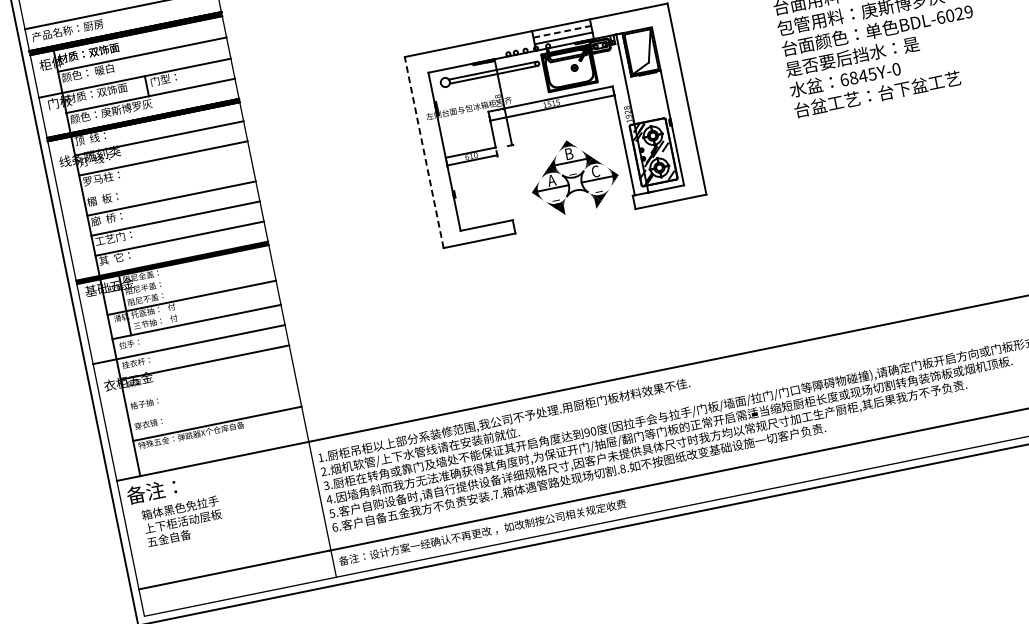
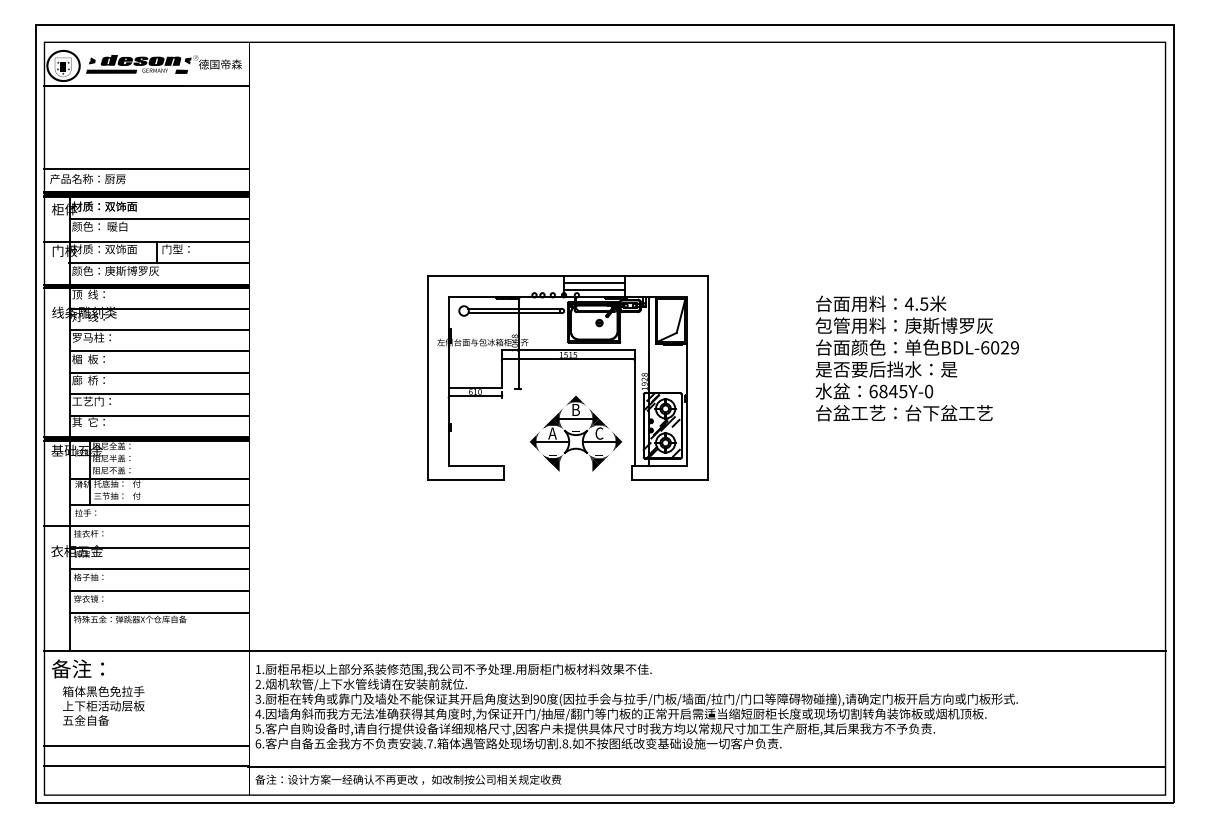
line: (562, 31) -> (594, 283), dashed -> solid
line: (423, 152) -> (427, 378), dashed -> solid
line: (167, 178) -> (159, 351), added
line: (209, 381) -> (159, 568), added
line: (213, 402) -> (159, 590), added
line: (230, 551) -> (146, 746), added

